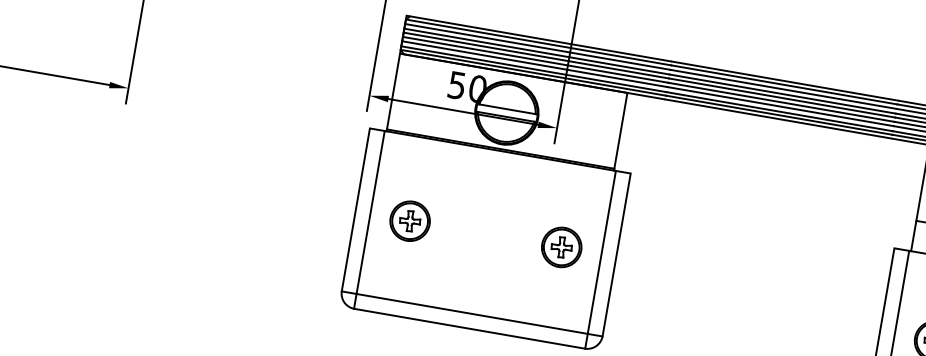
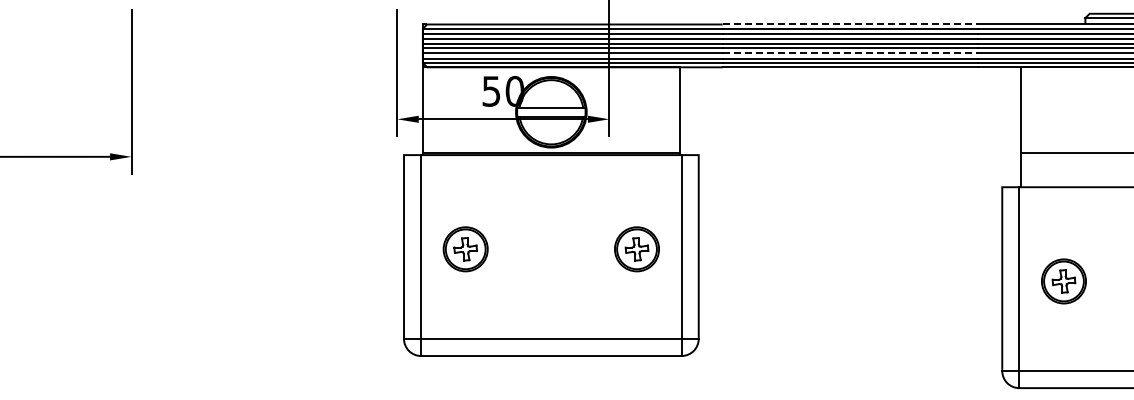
line: (784, 81) -> (850, 24), solid -> dashed
line: (780, 106) -> (850, 53), solid -> dashed

